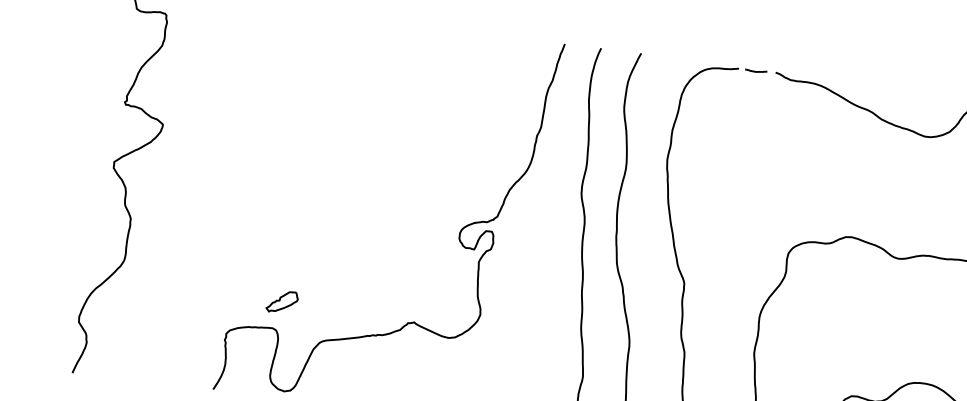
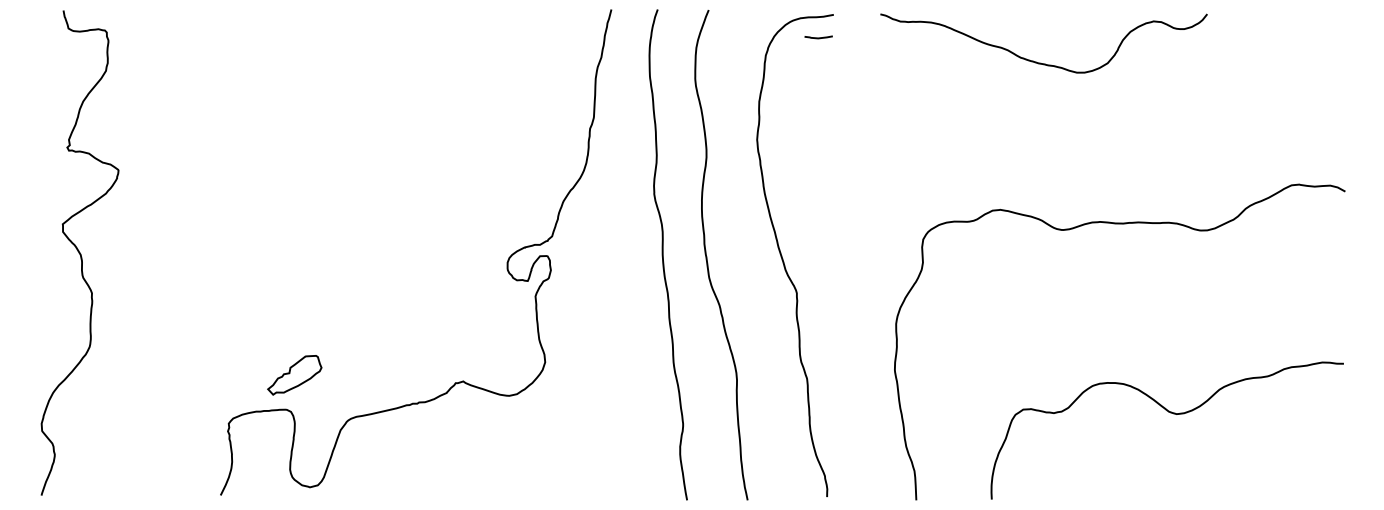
curve: (756, 71) -> (818, 37), moved
part: (282, 302) -> (294, 375), size x1.4

